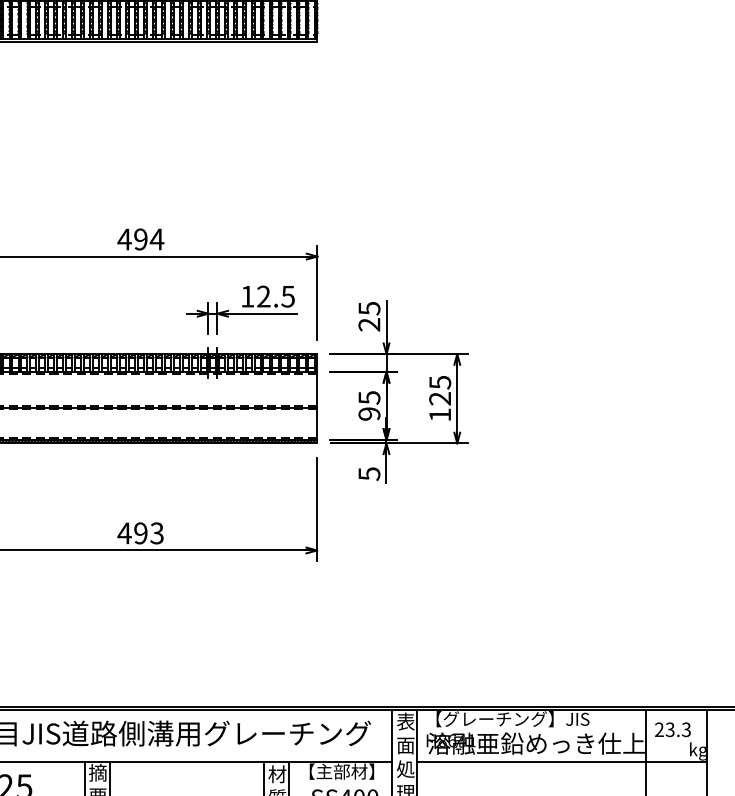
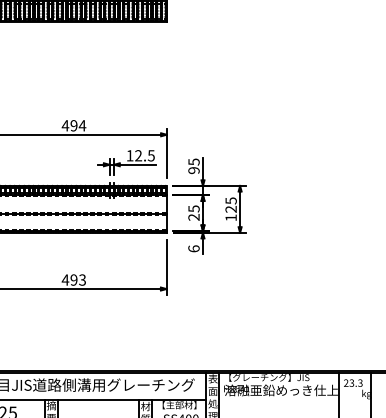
text: (370, 324) -> (194, 170), 25 -> 95
text: (370, 414) -> (194, 217), 95 -> 25
text: (368, 473) -> (193, 248), 5 -> 6
line: (560, 760) -> (294, 399), removed

